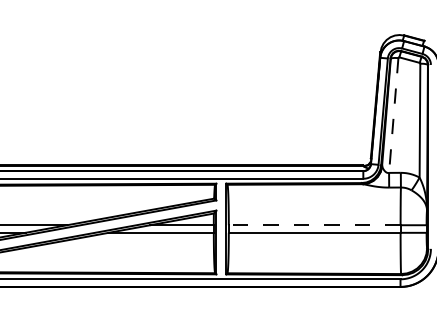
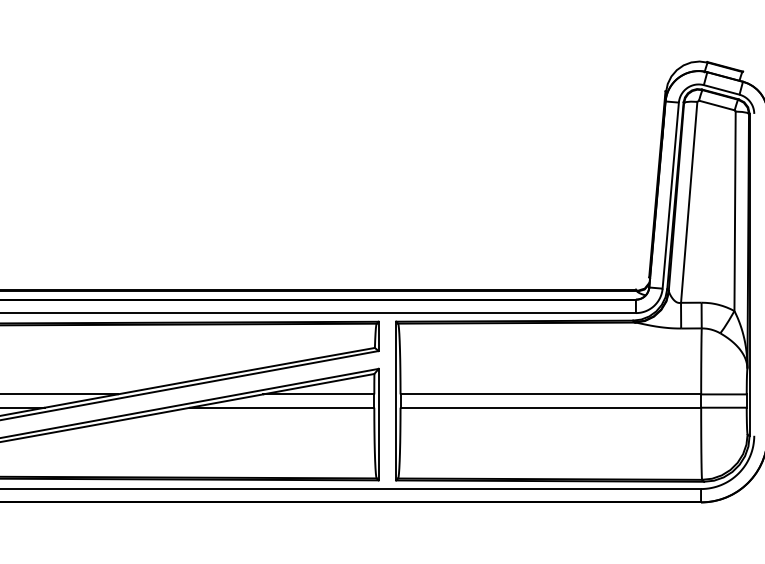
line: (393, 115) -> (688, 202), dashed -> solid
line: (314, 225) -> (550, 394), dashed -> solid

